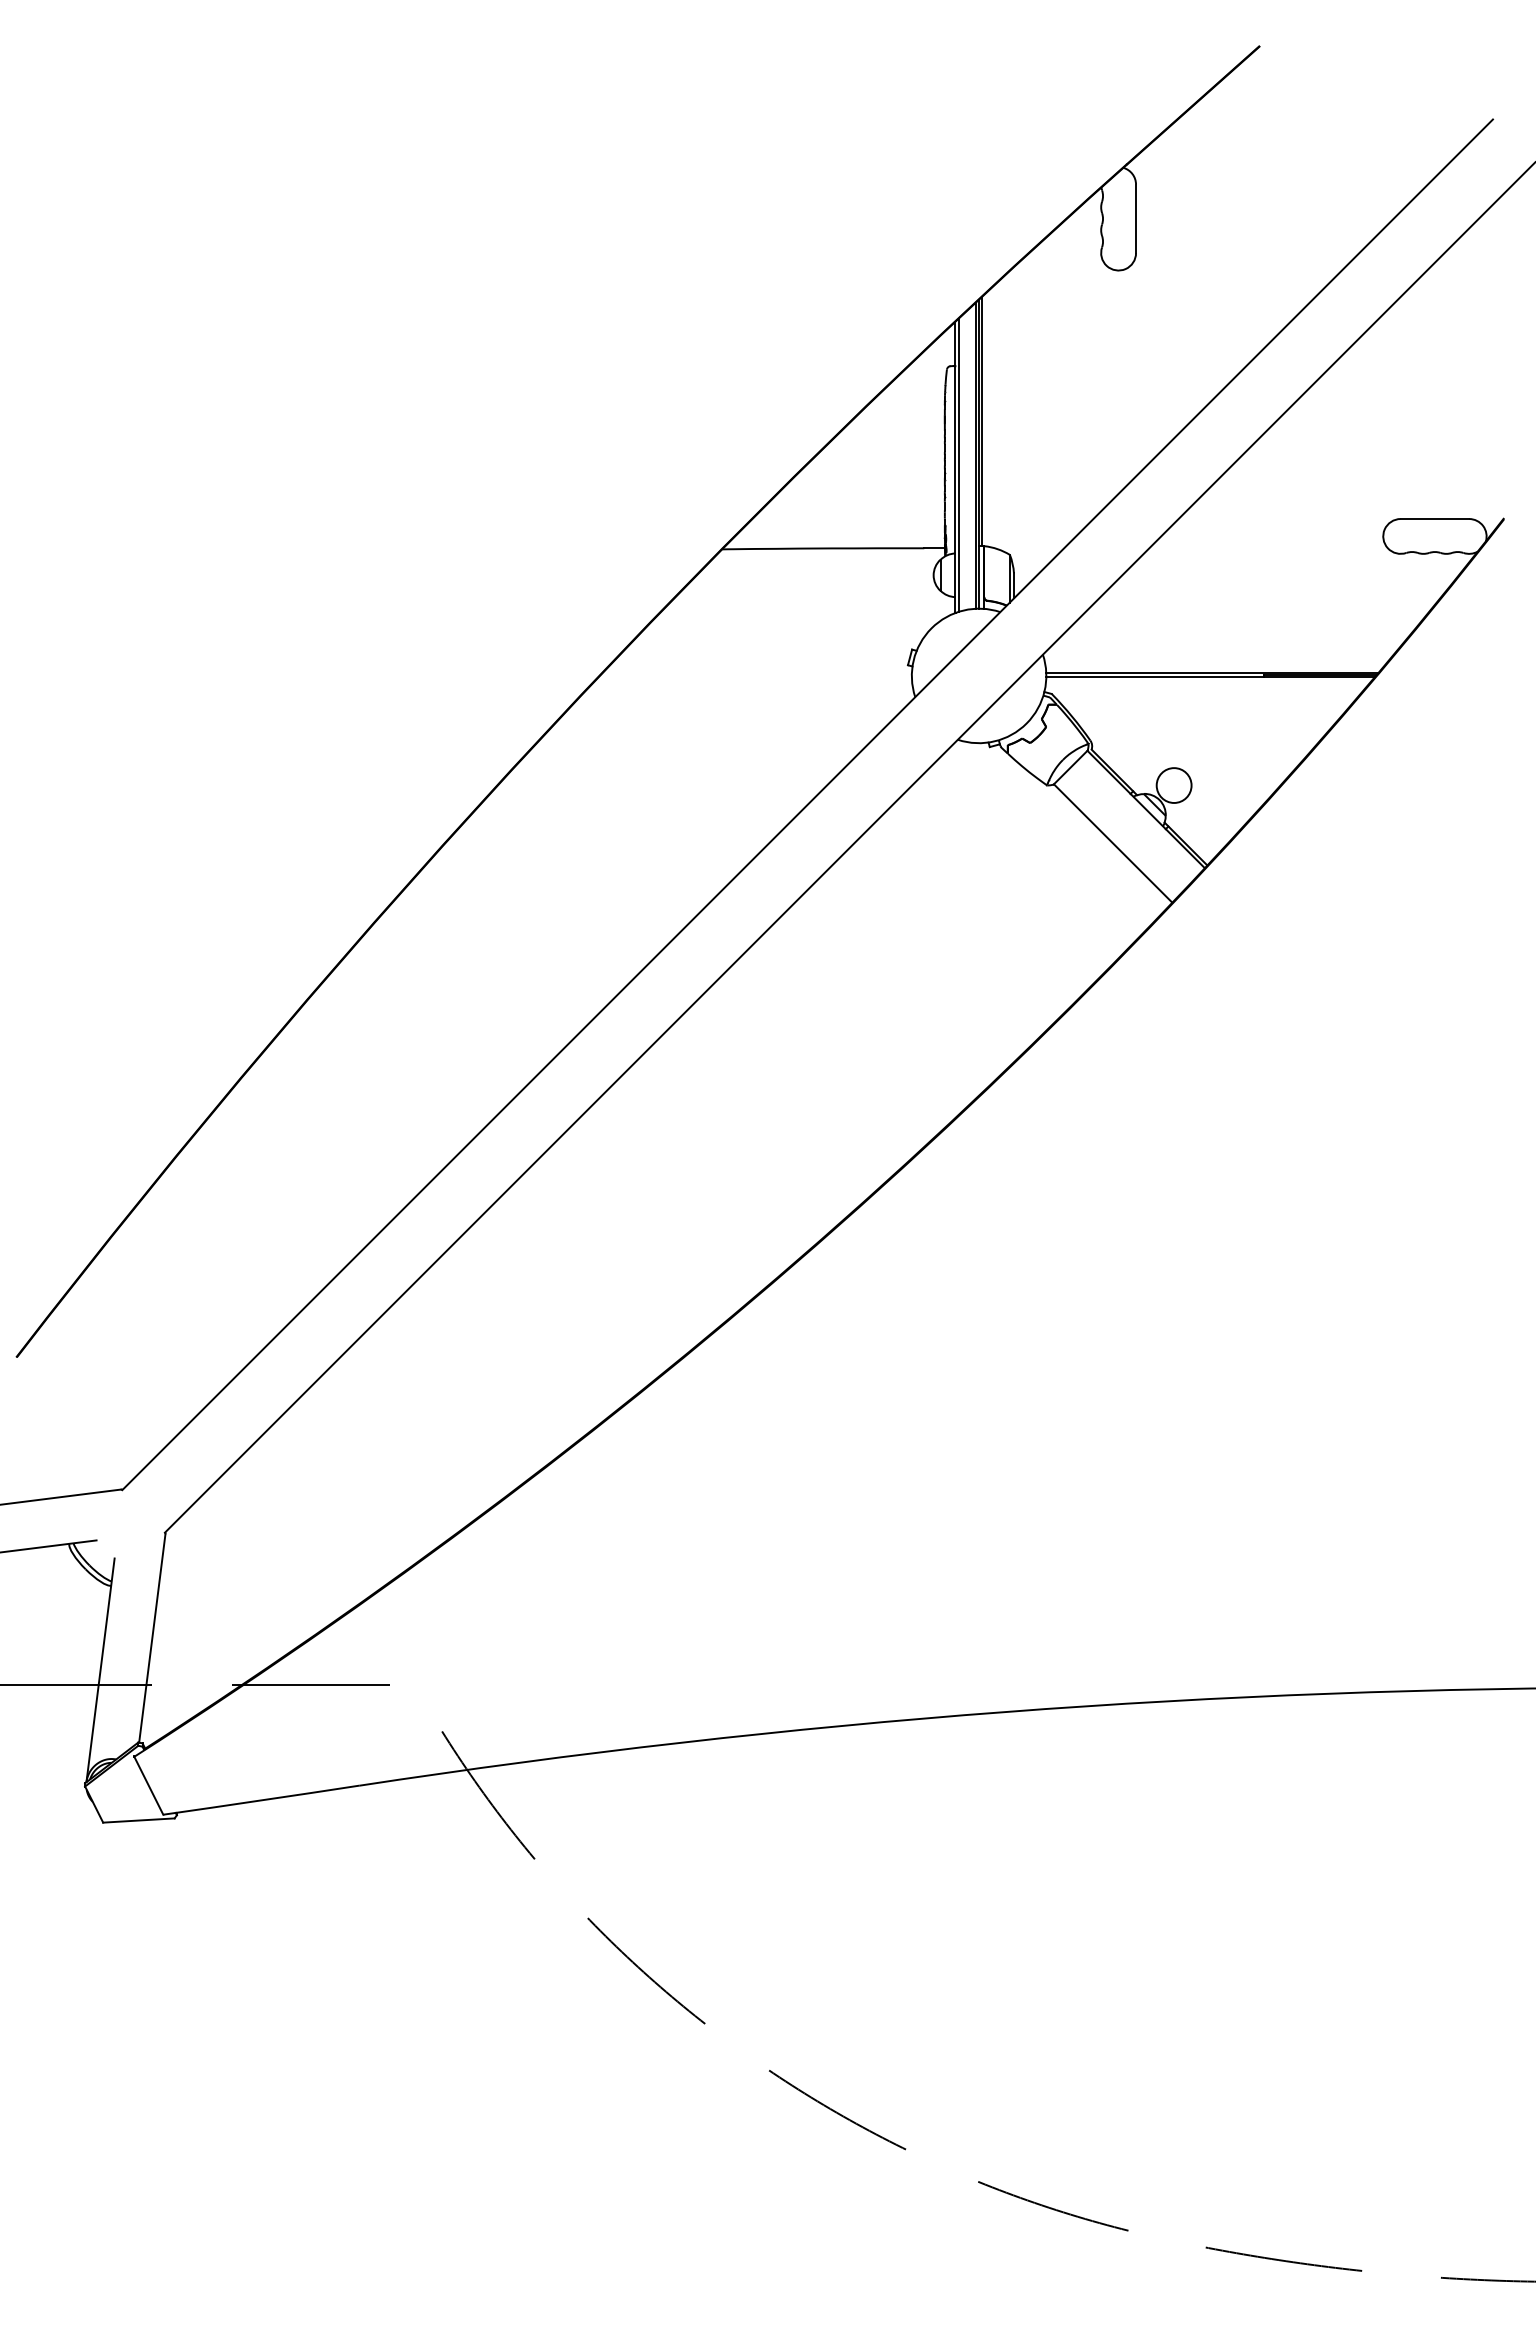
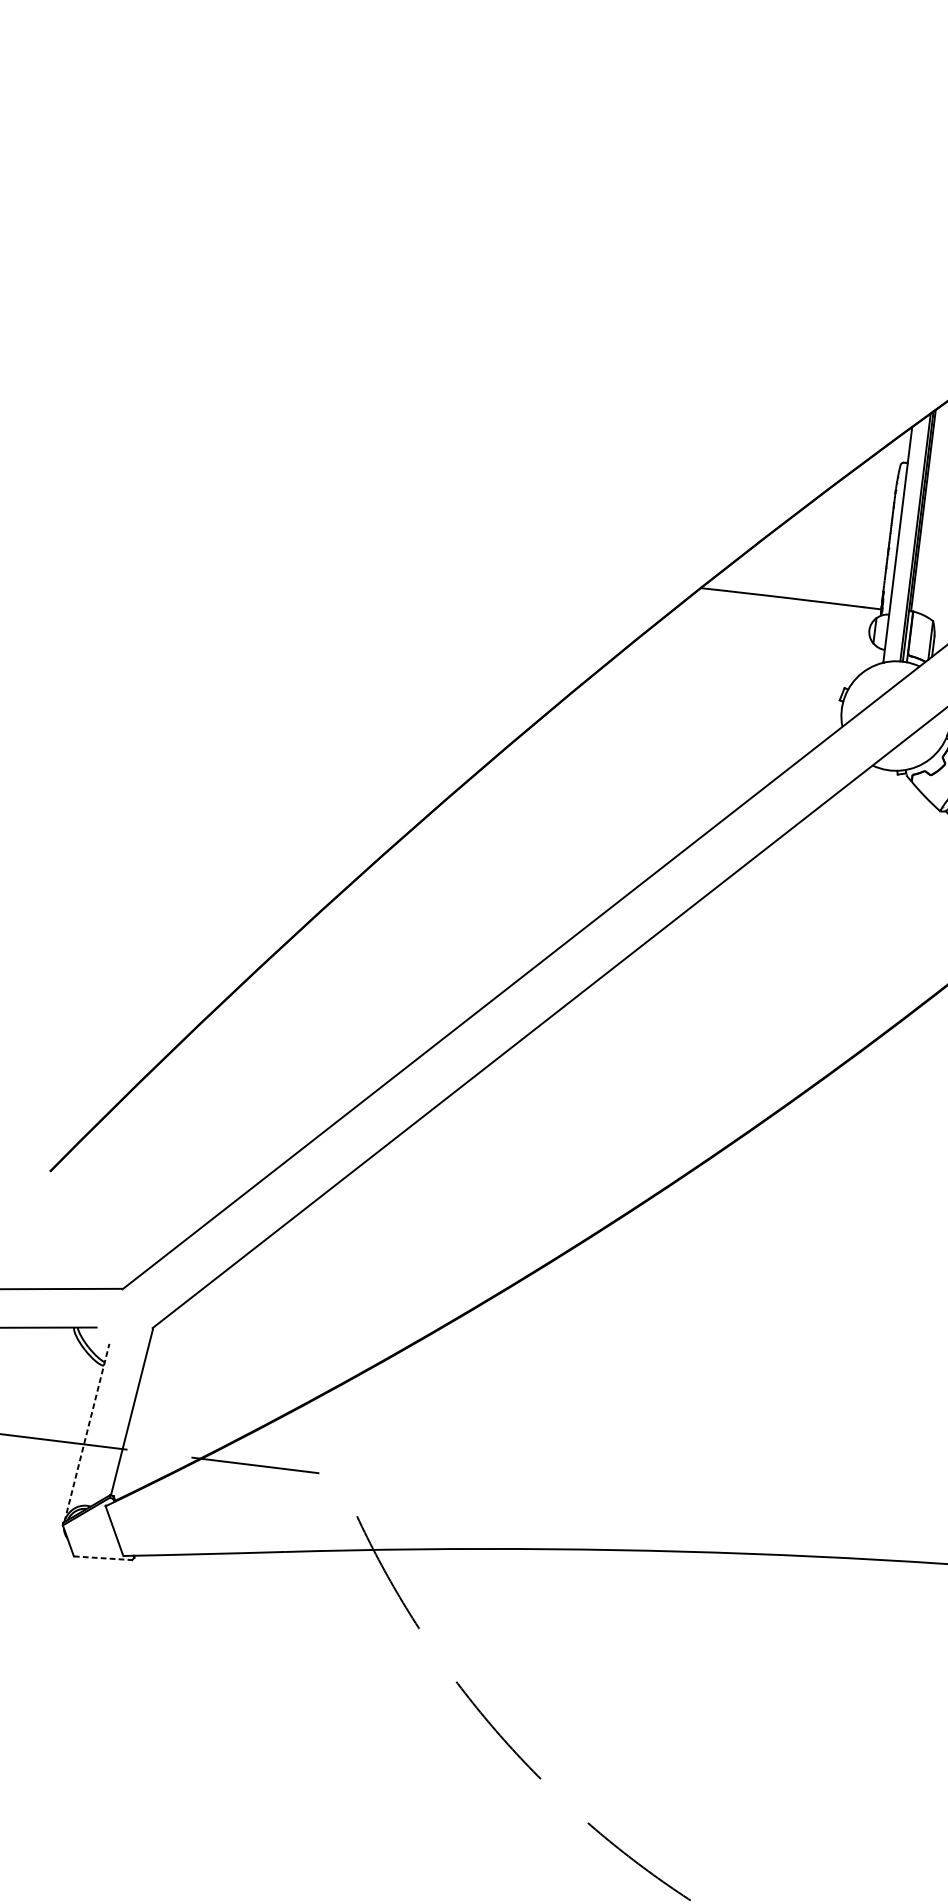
line: (958, 464) -> (900, 542), removed
line: (100, 1670) -> (86, 1433), solid -> dashed
line: (138, 1820) -> (102, 1558), solid -> dashed

